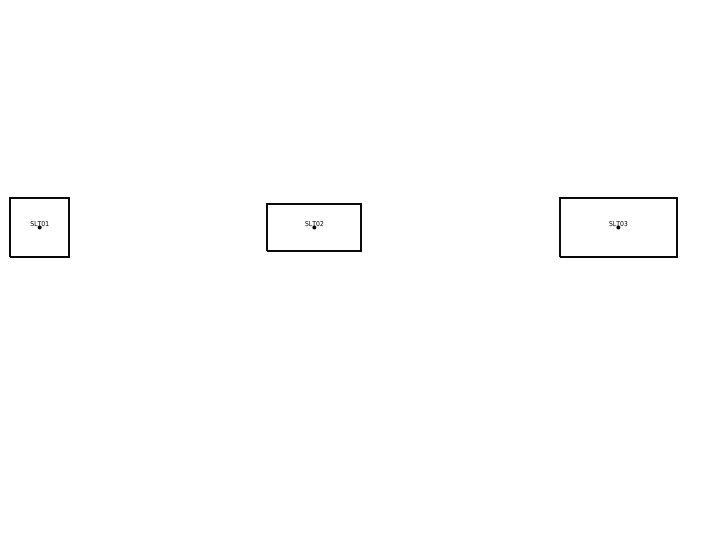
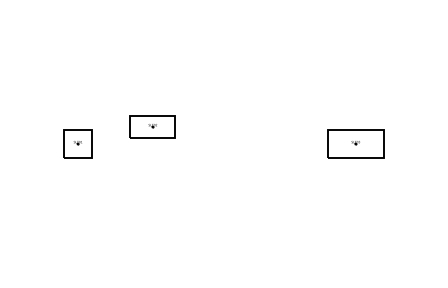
part: (313, 226) -> (152, 126), moved

